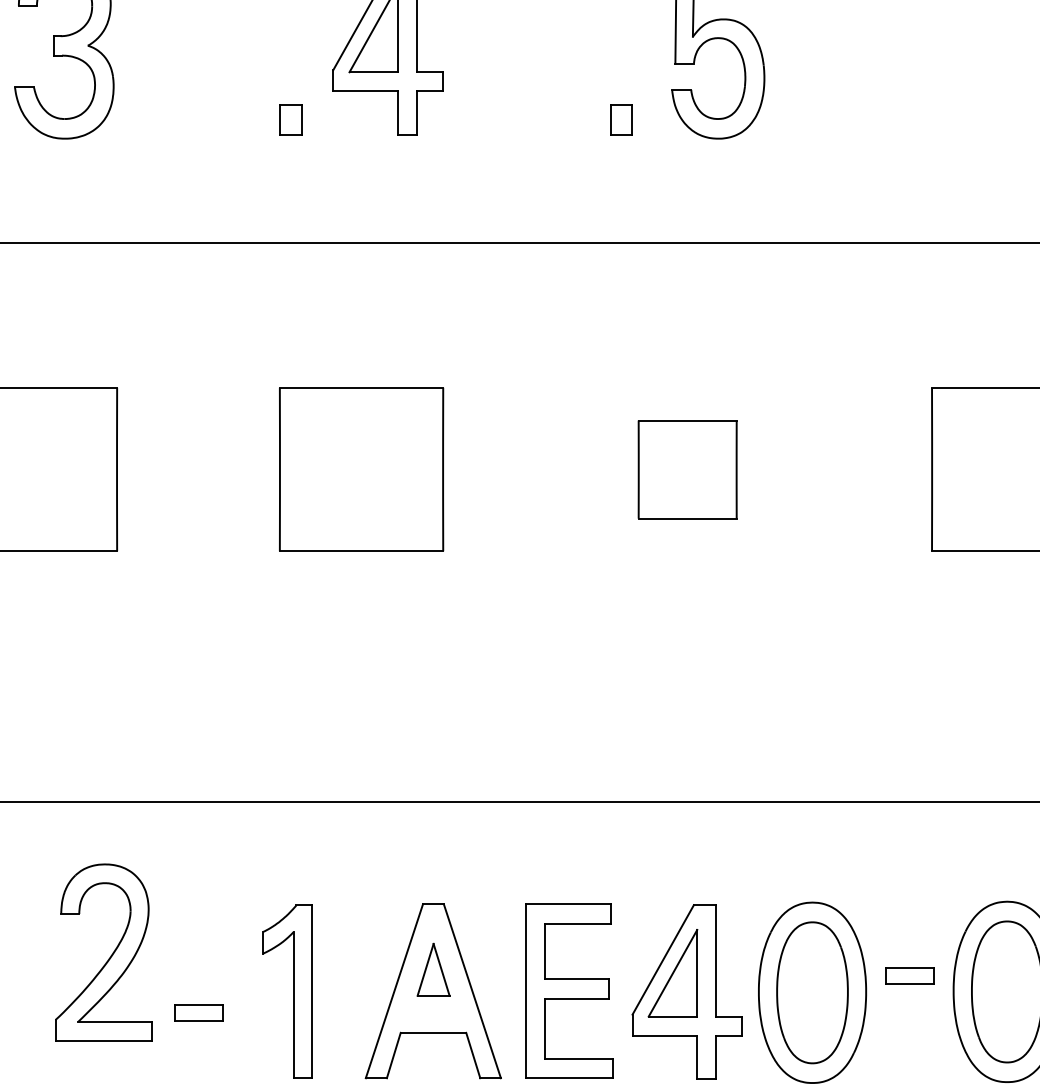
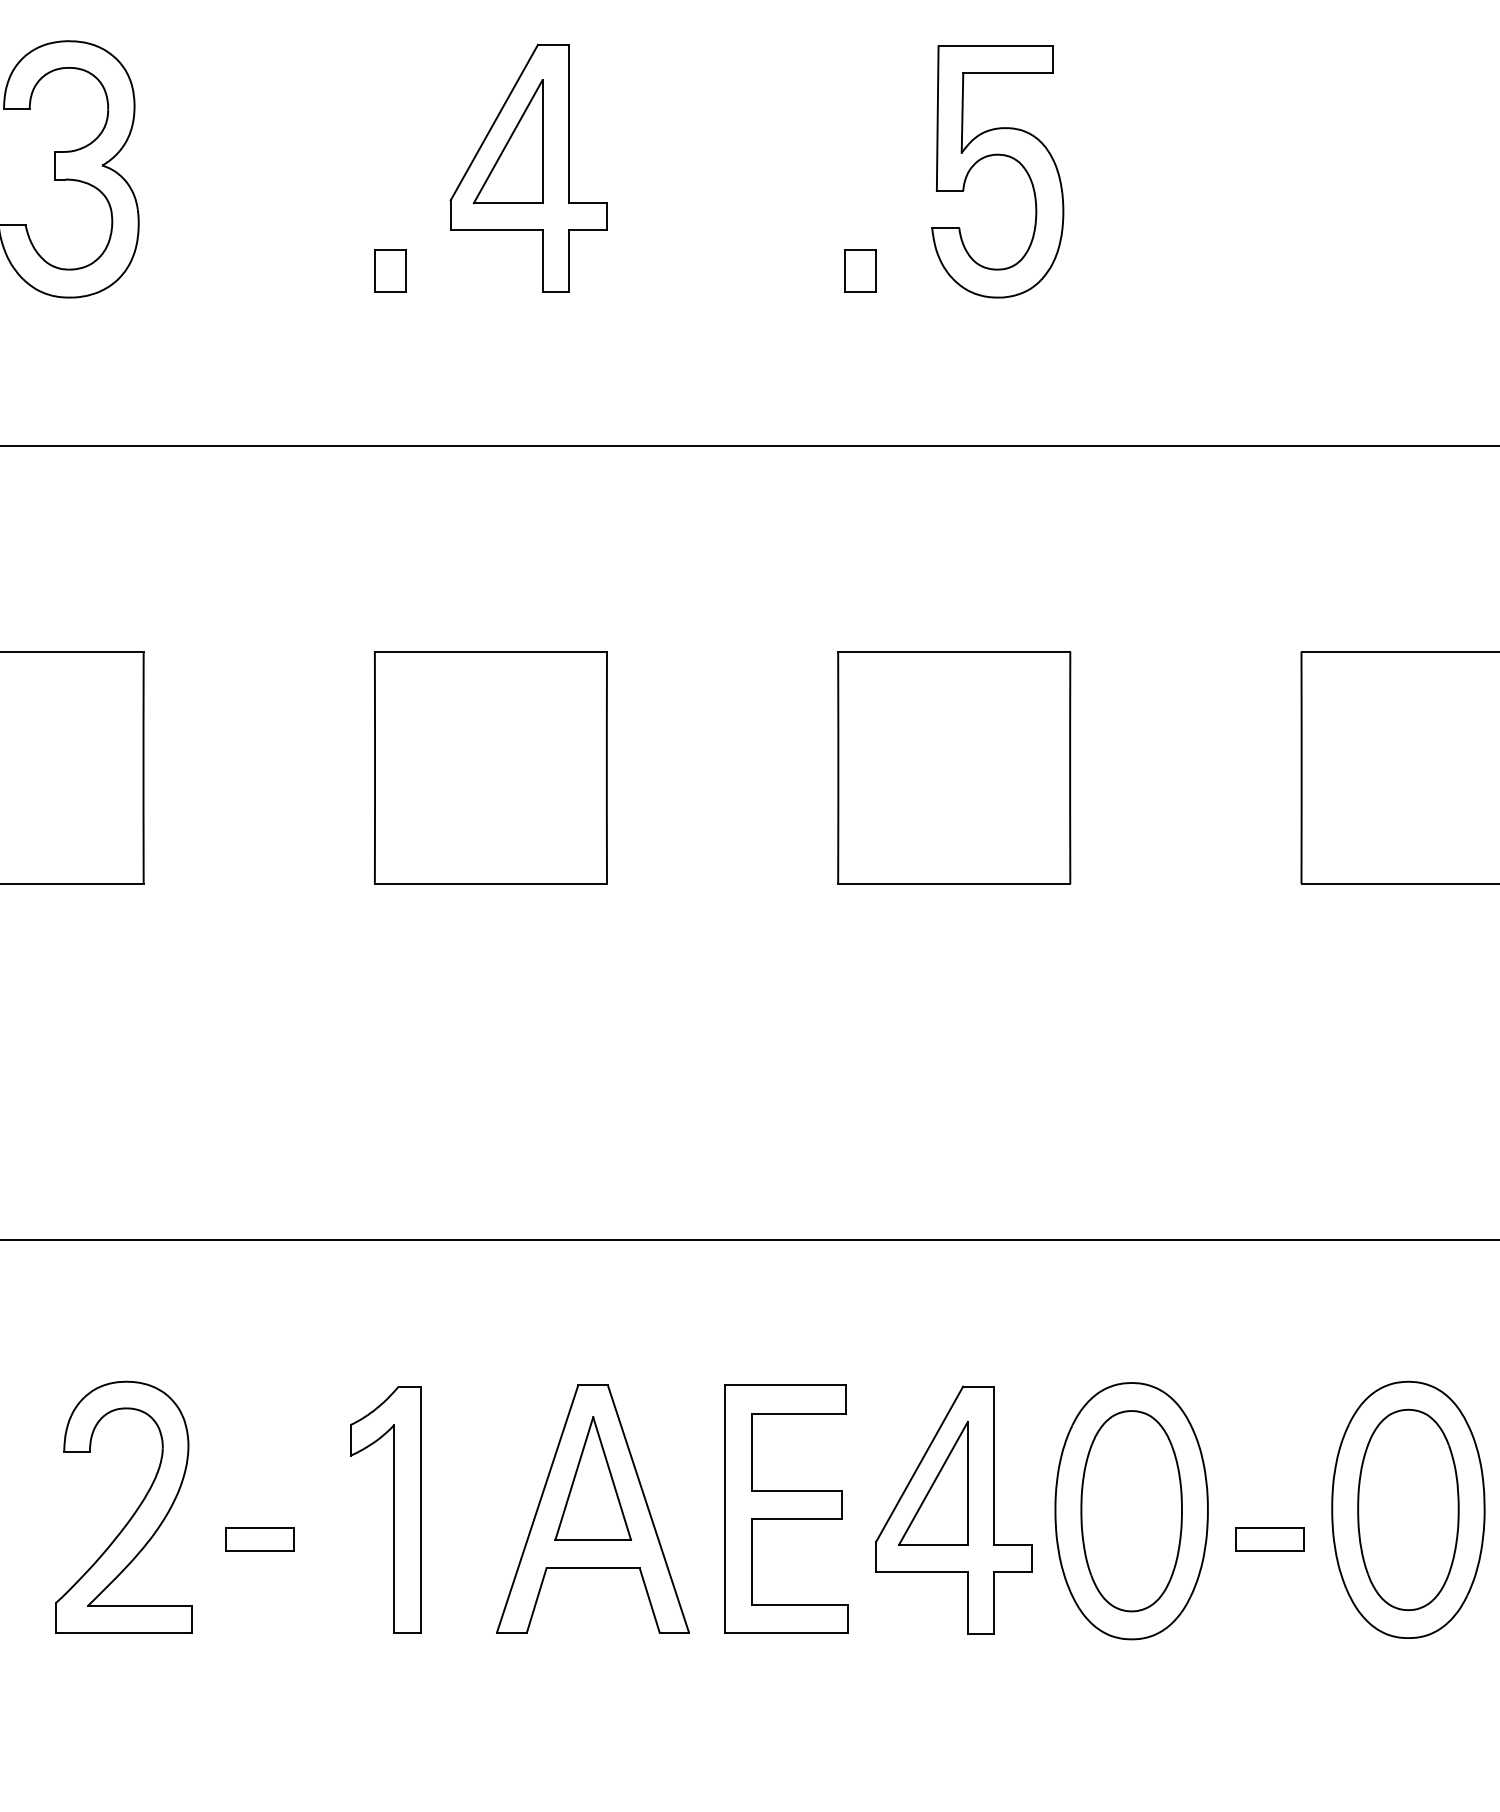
part: (687, 469) -> (954, 767), size x1.67
part: (109, 957) -> (132, 1514), moved
part: (433, 969) -> (593, 1478), size x1.67
part: (909, 976) -> (1269, 1539), moved

